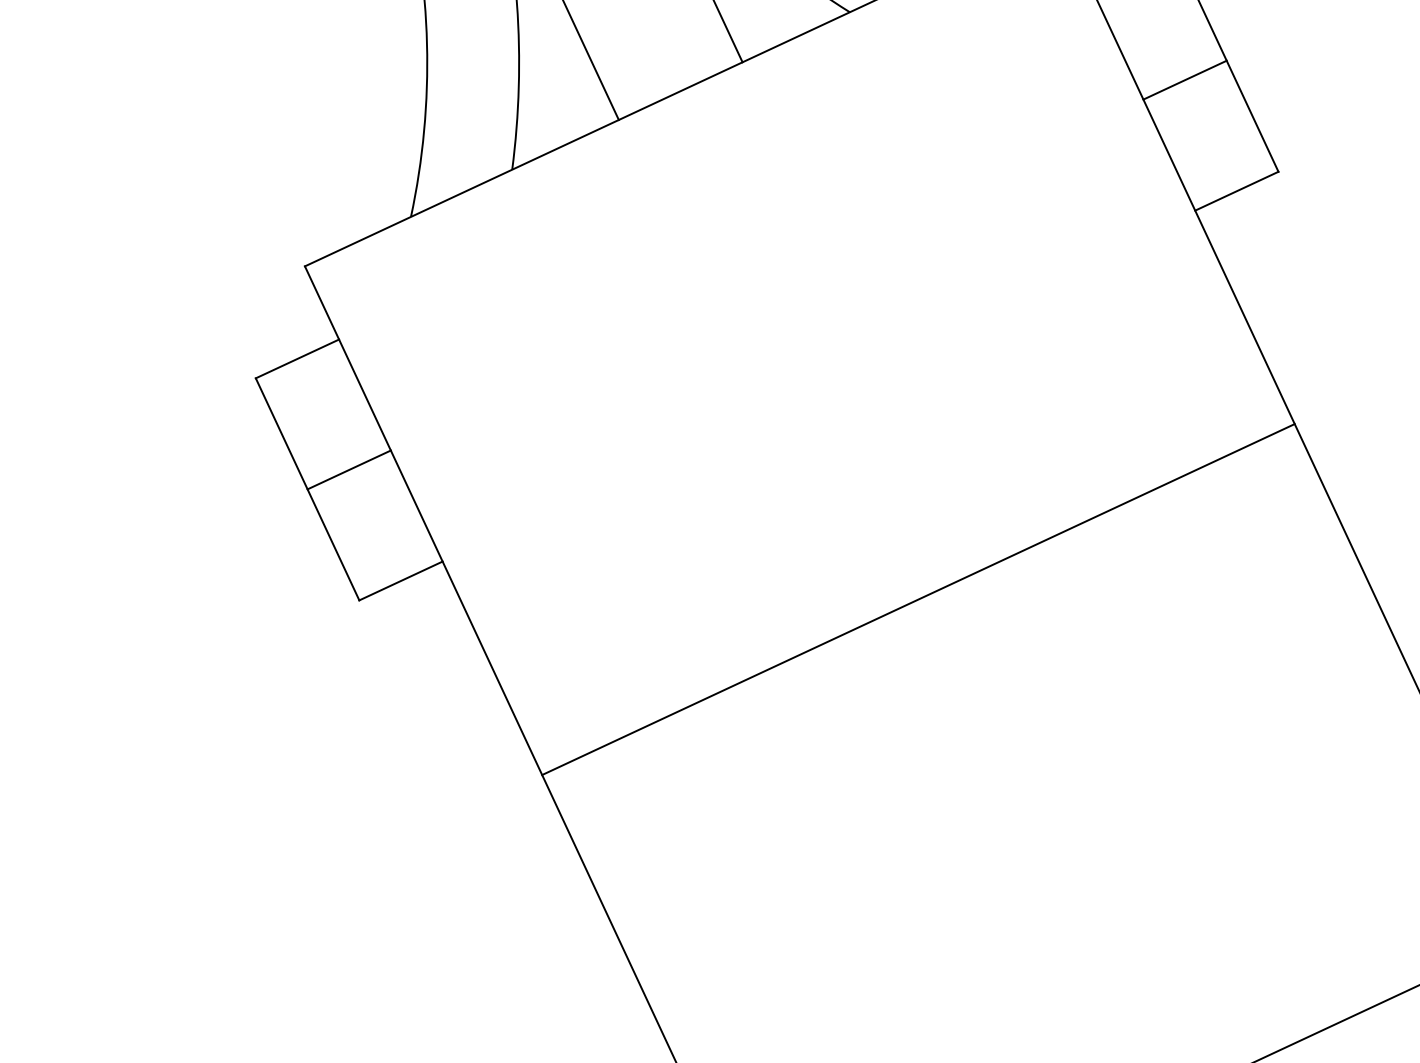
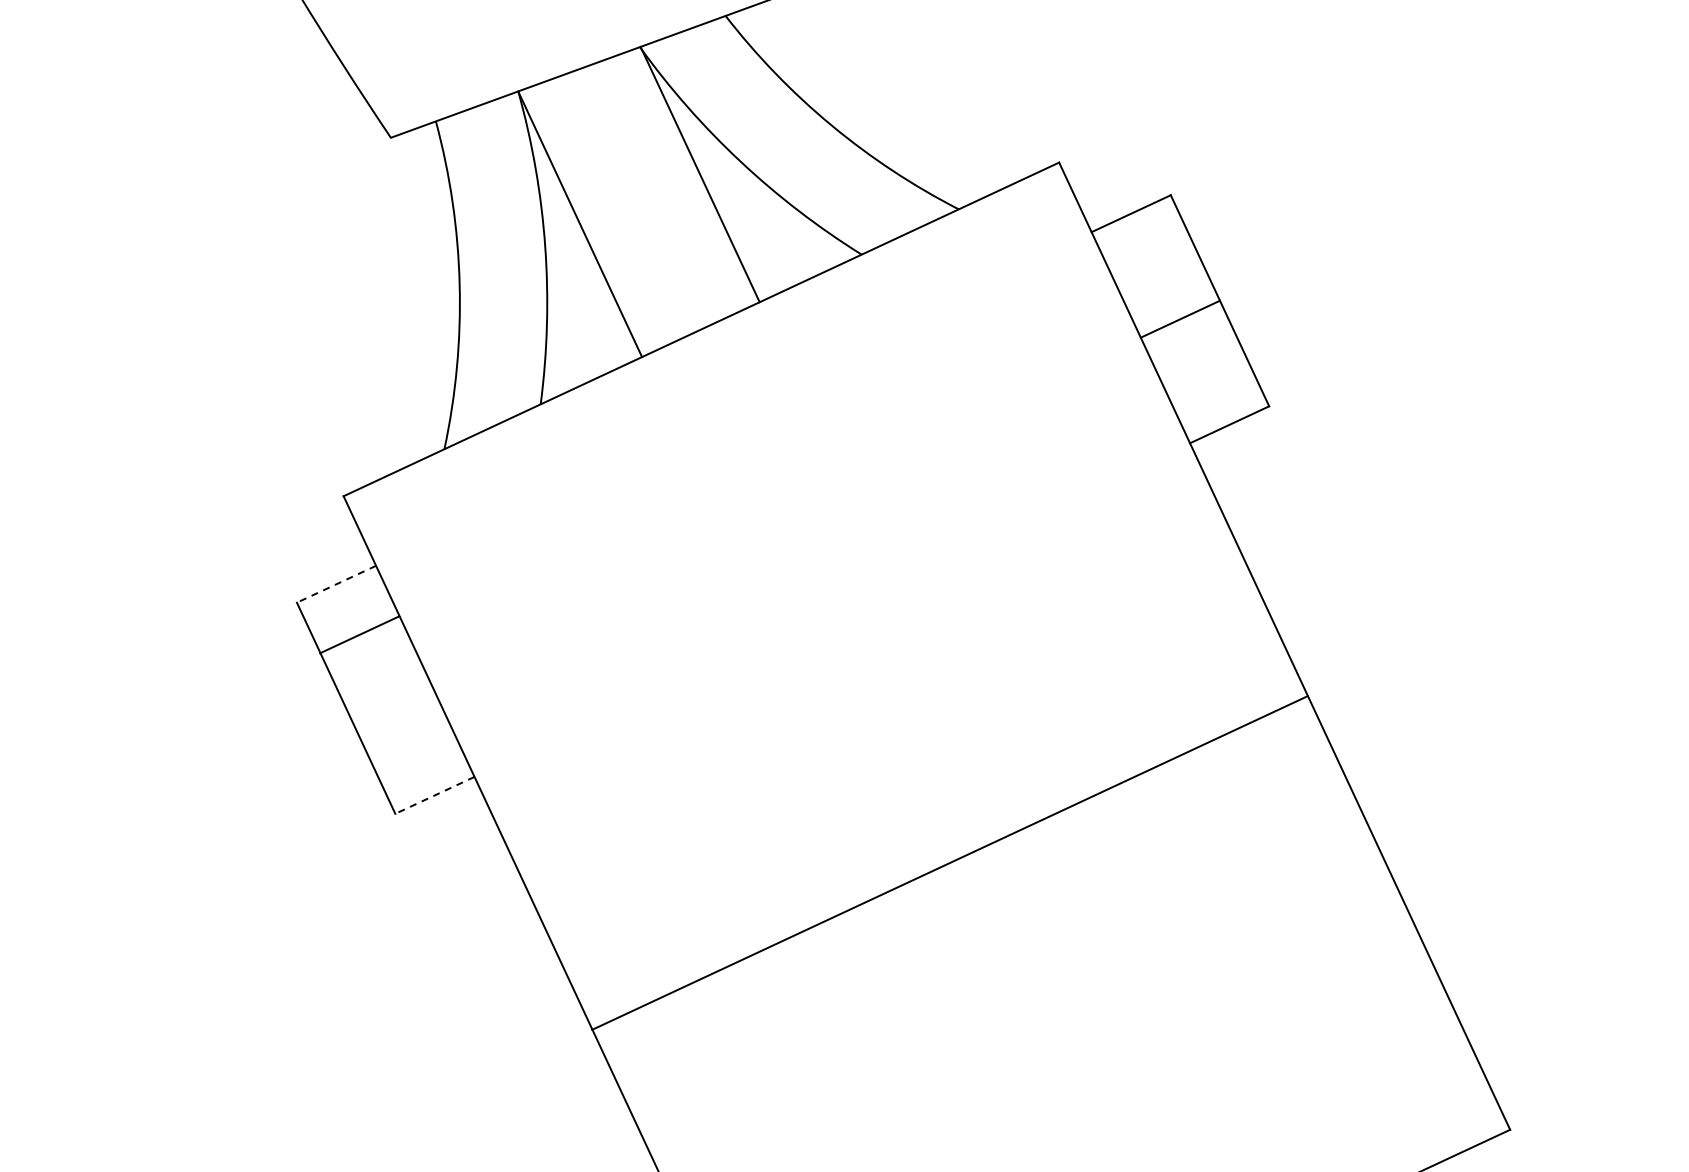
line: (297, 359) -> (336, 584), solid -> dashed
line: (348, 469) -> (359, 634), moved
line: (400, 581) -> (434, 795), solid -> dashed
line: (918, 599) -> (949, 862), moved

